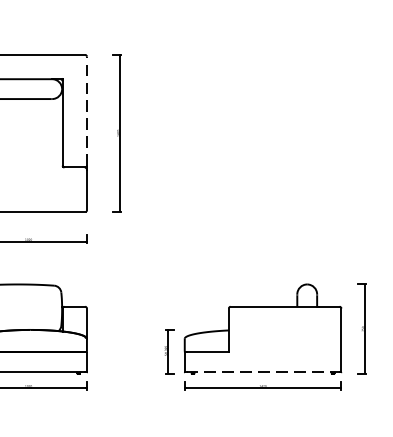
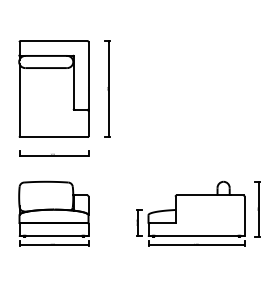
line: (86, 111) -> (88, 75), dashed -> solid
line: (263, 372) -> (196, 235), dashed -> solid

